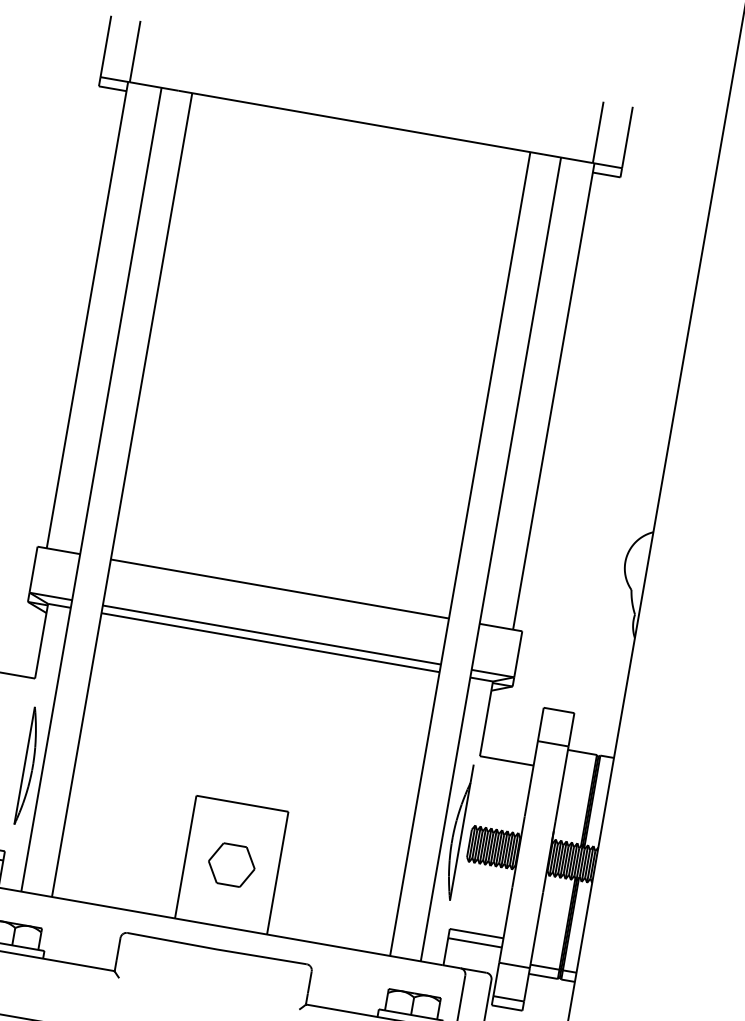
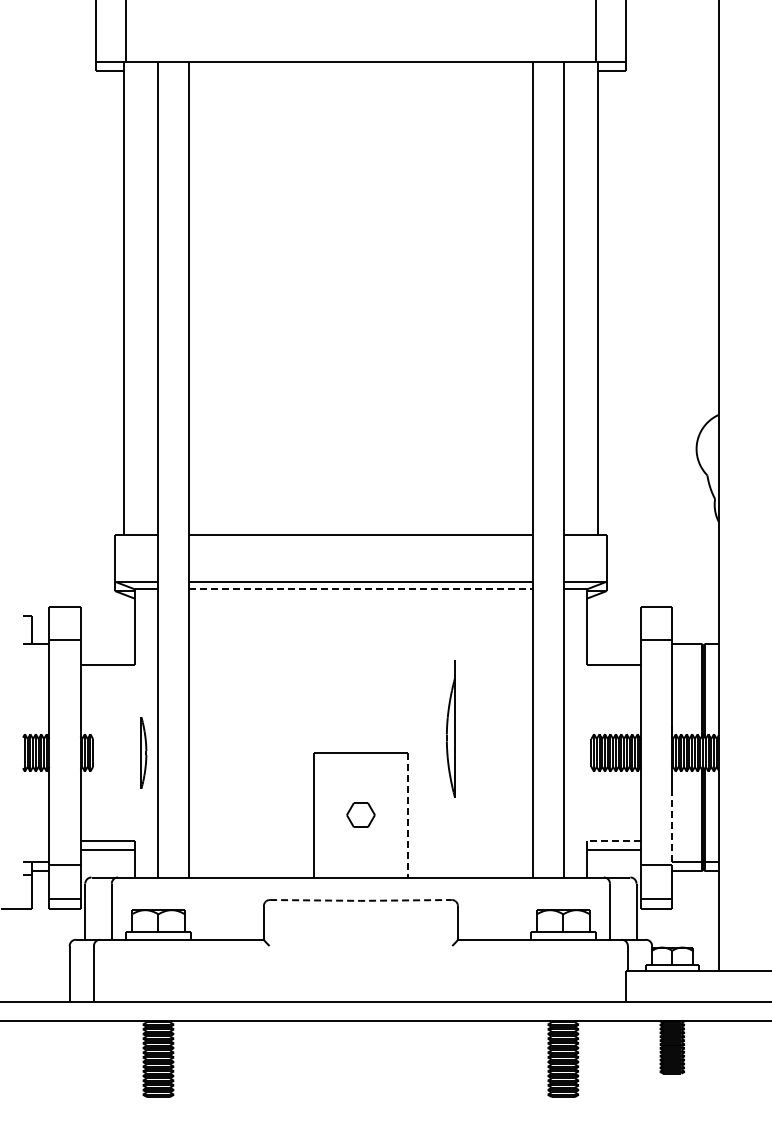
line: (270, 642) -> (360, 589), solid -> dashed
part: (28, 765) -> (143, 752), size x0.6
part: (457, 831) -> (450, 728), moved
part: (231, 864) -> (360, 814), size x0.6
line: (277, 873) -> (407, 815), solid -> dashed
line: (536, 930) -> (672, 827), solid -> dashed
line: (476, 933) -> (613, 840), solid -> dashed
line: (216, 949) -> (360, 900), solid -> dashed

